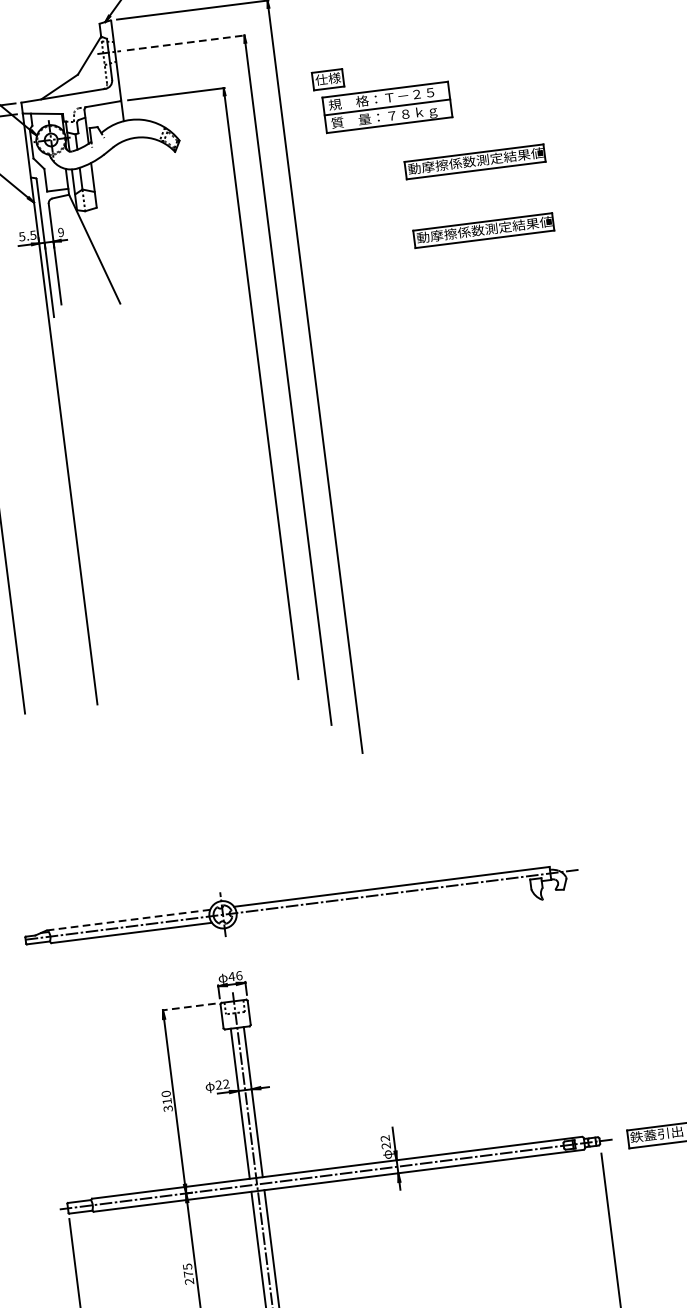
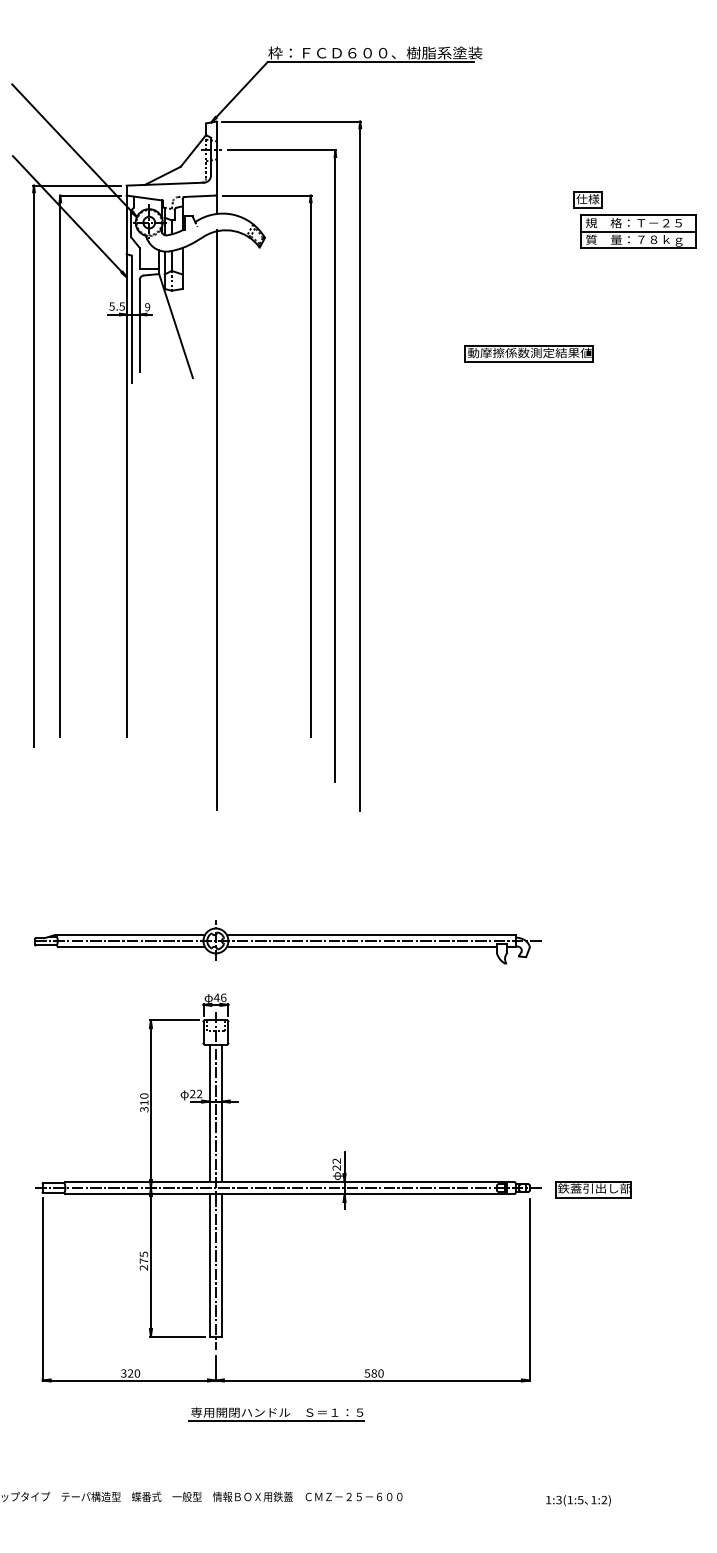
line: (186, 42) -> (282, 150), dashed -> solid
part: (381, 94) -> (634, 219), moved
part: (474, 161) -> (528, 290), removed
line: (165, 455) -> (216, 520), added
line: (382, 900) -> (361, 946), added
line: (129, 920) -> (130, 935), dashed -> solid
line: (188, 1007) -> (174, 1020), dashed -> solid

